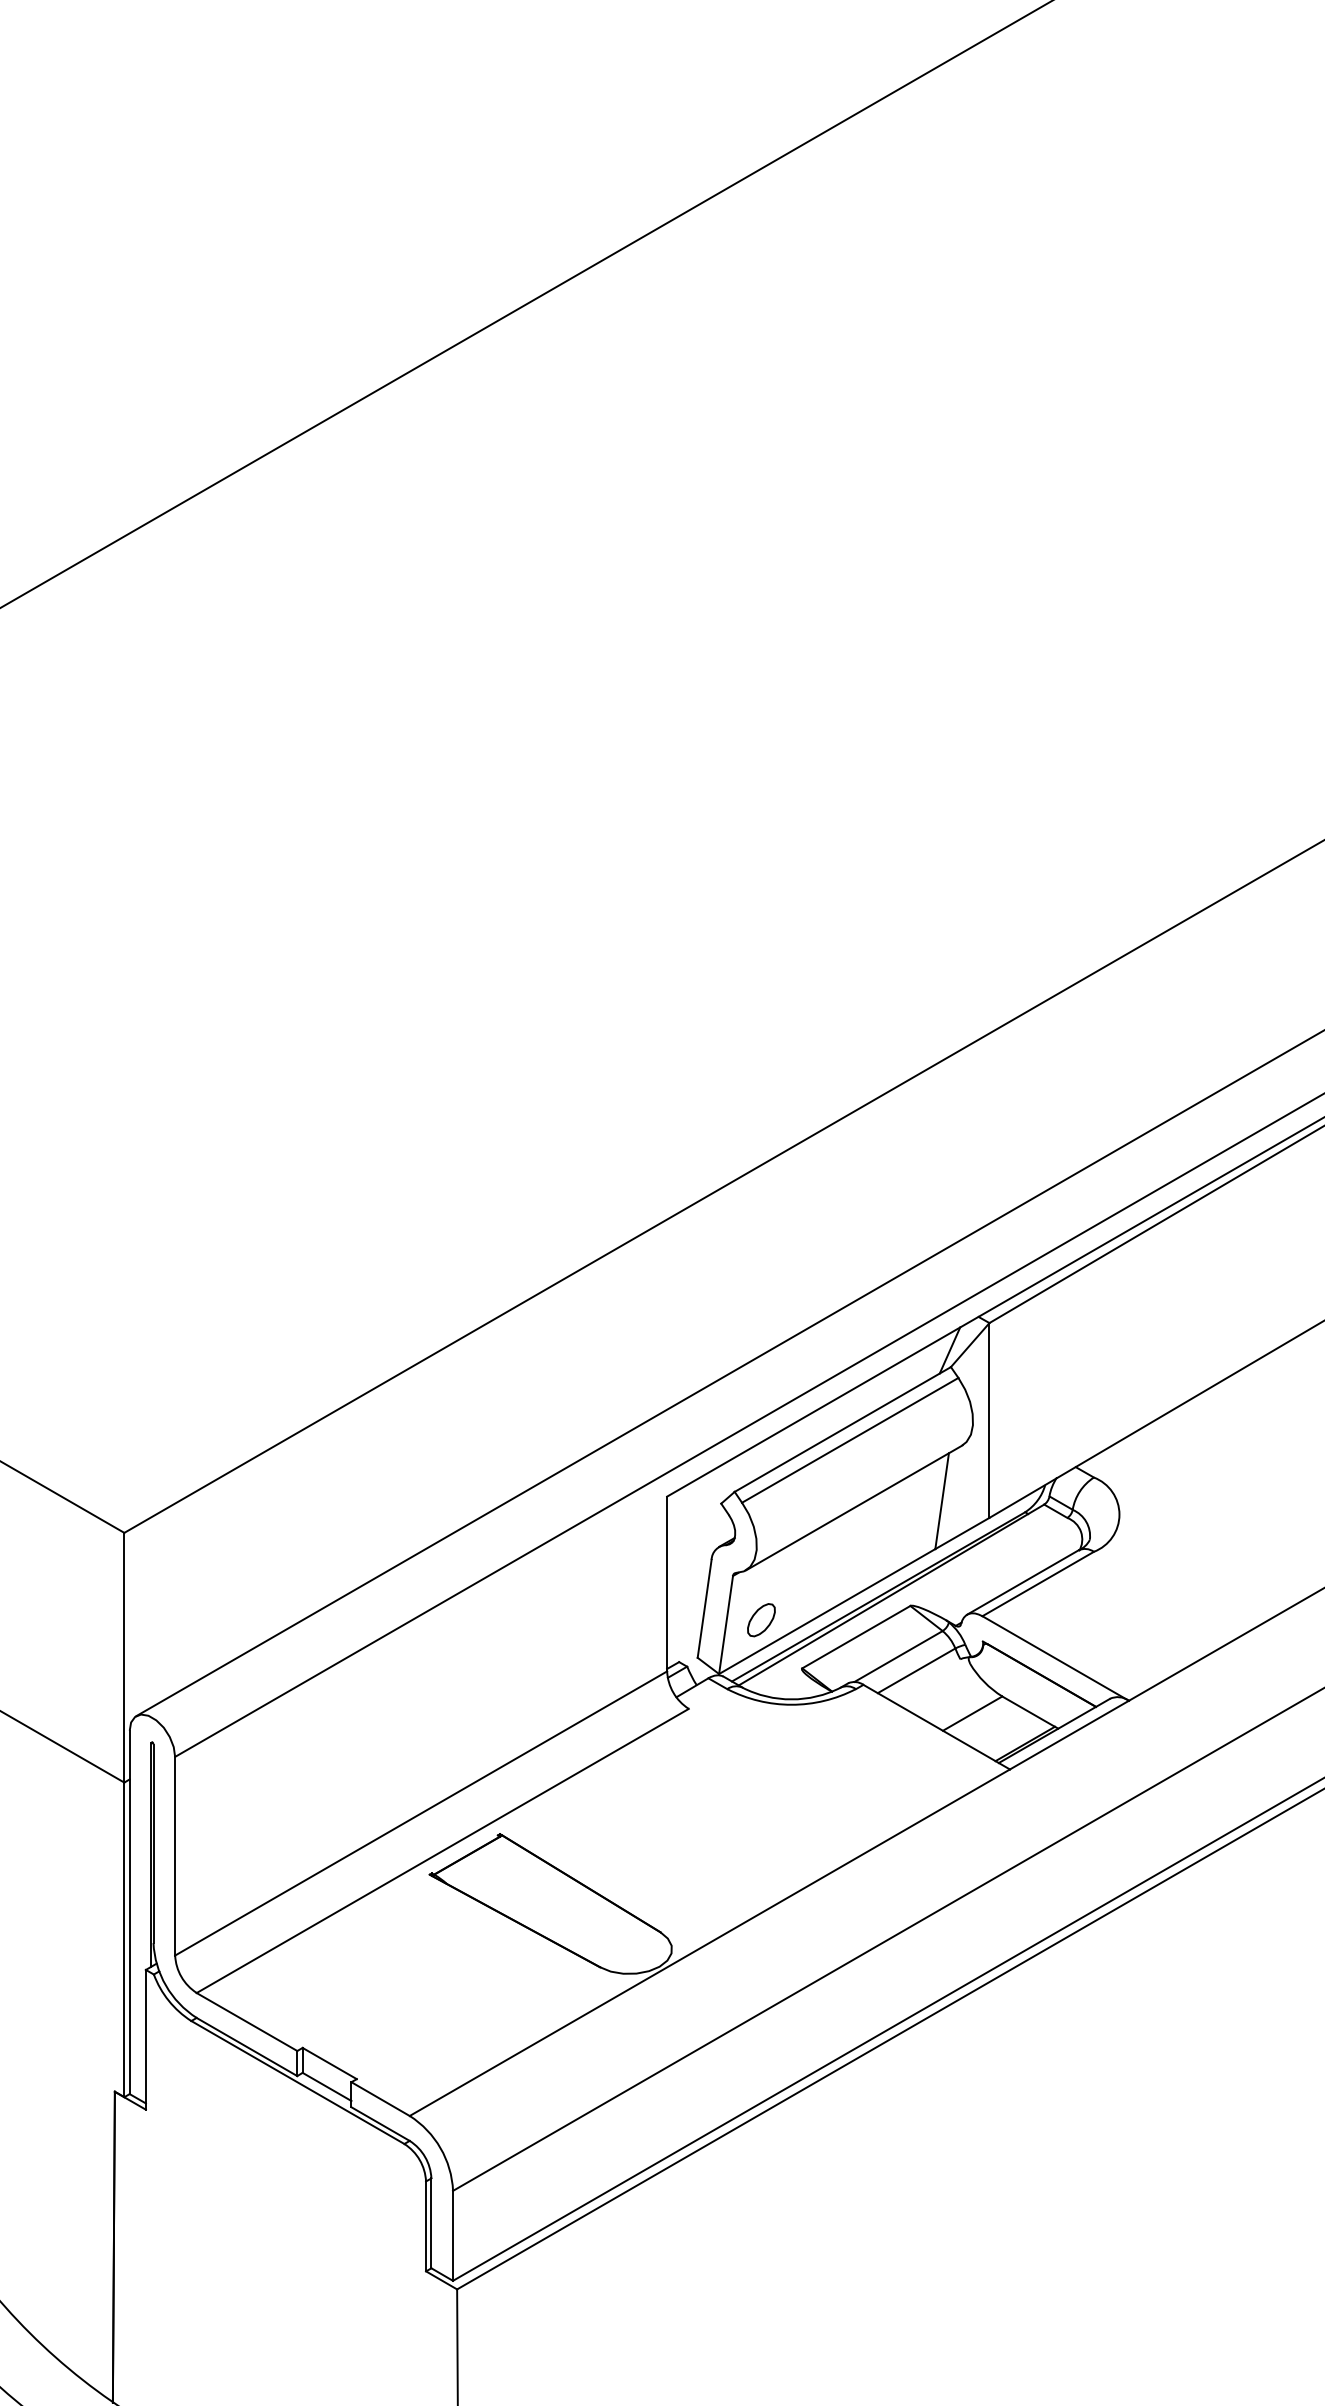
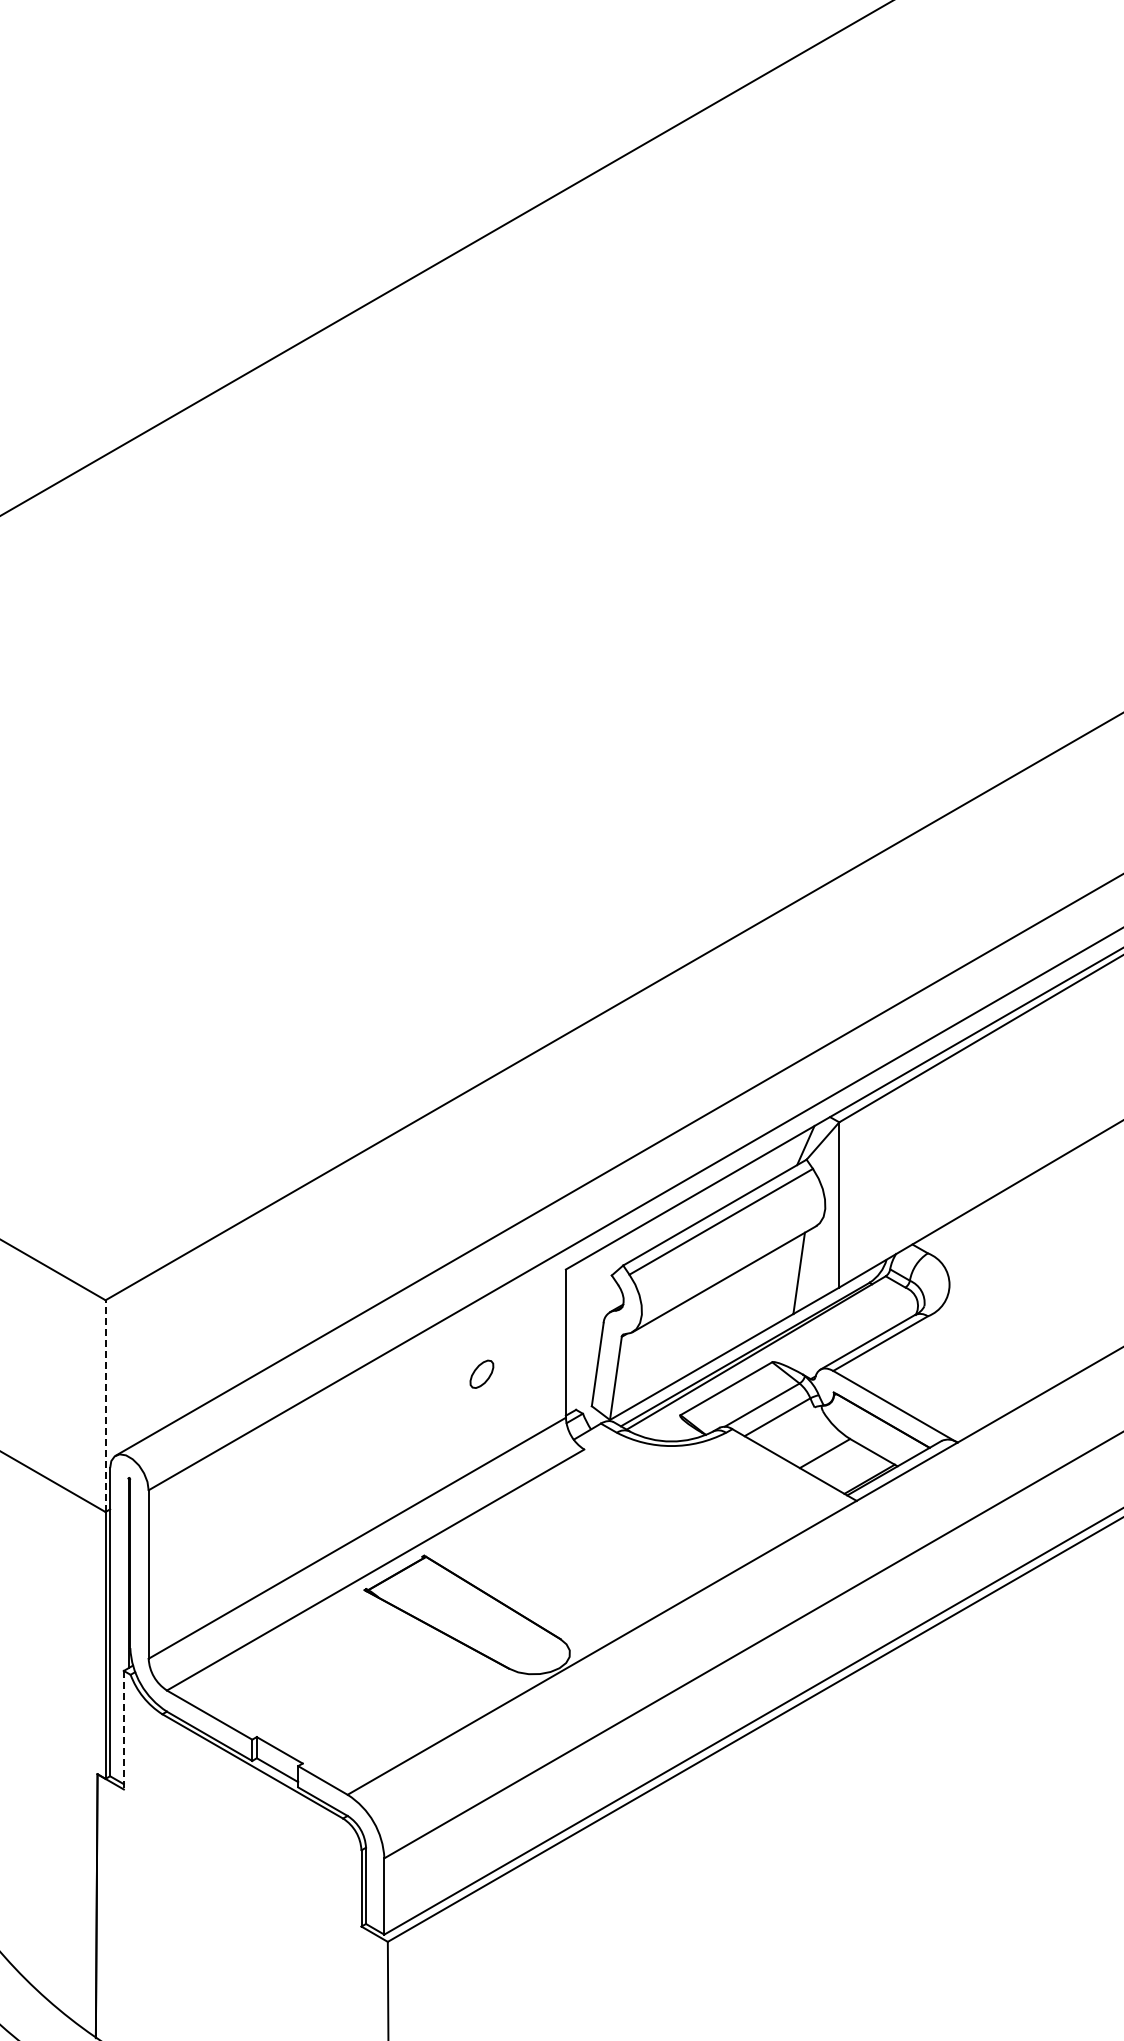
part: (760, 1619) -> (481, 1373), moved
line: (124, 1658) -> (105, 1406), solid -> dashed
line: (145, 2040) -> (123, 1730), solid -> dashed

